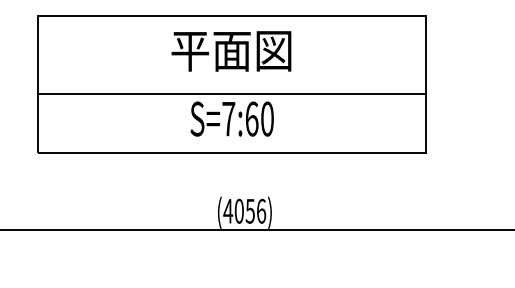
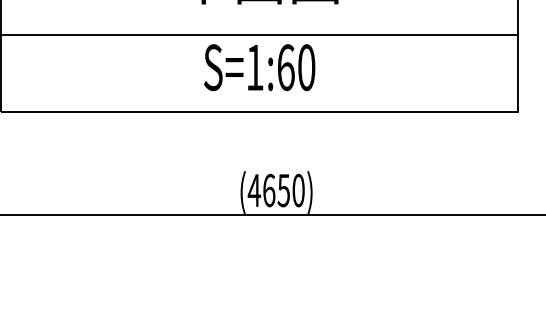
text: (228, 119) -> (254, 68), S=7:60 -> S=1:60
text: (250, 210) -> (284, 189), (4056) -> (4650)

